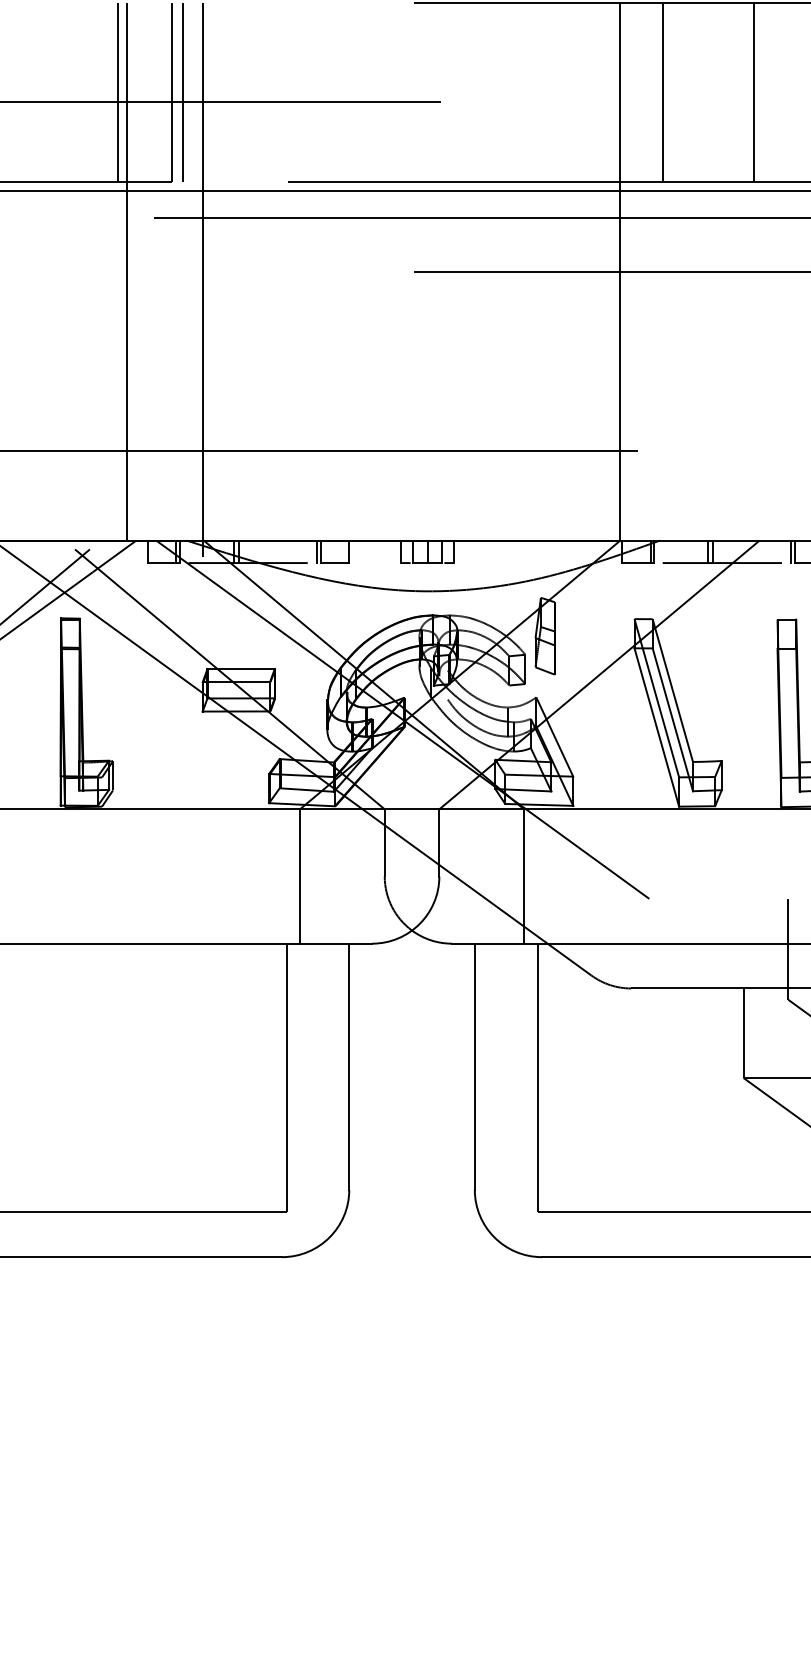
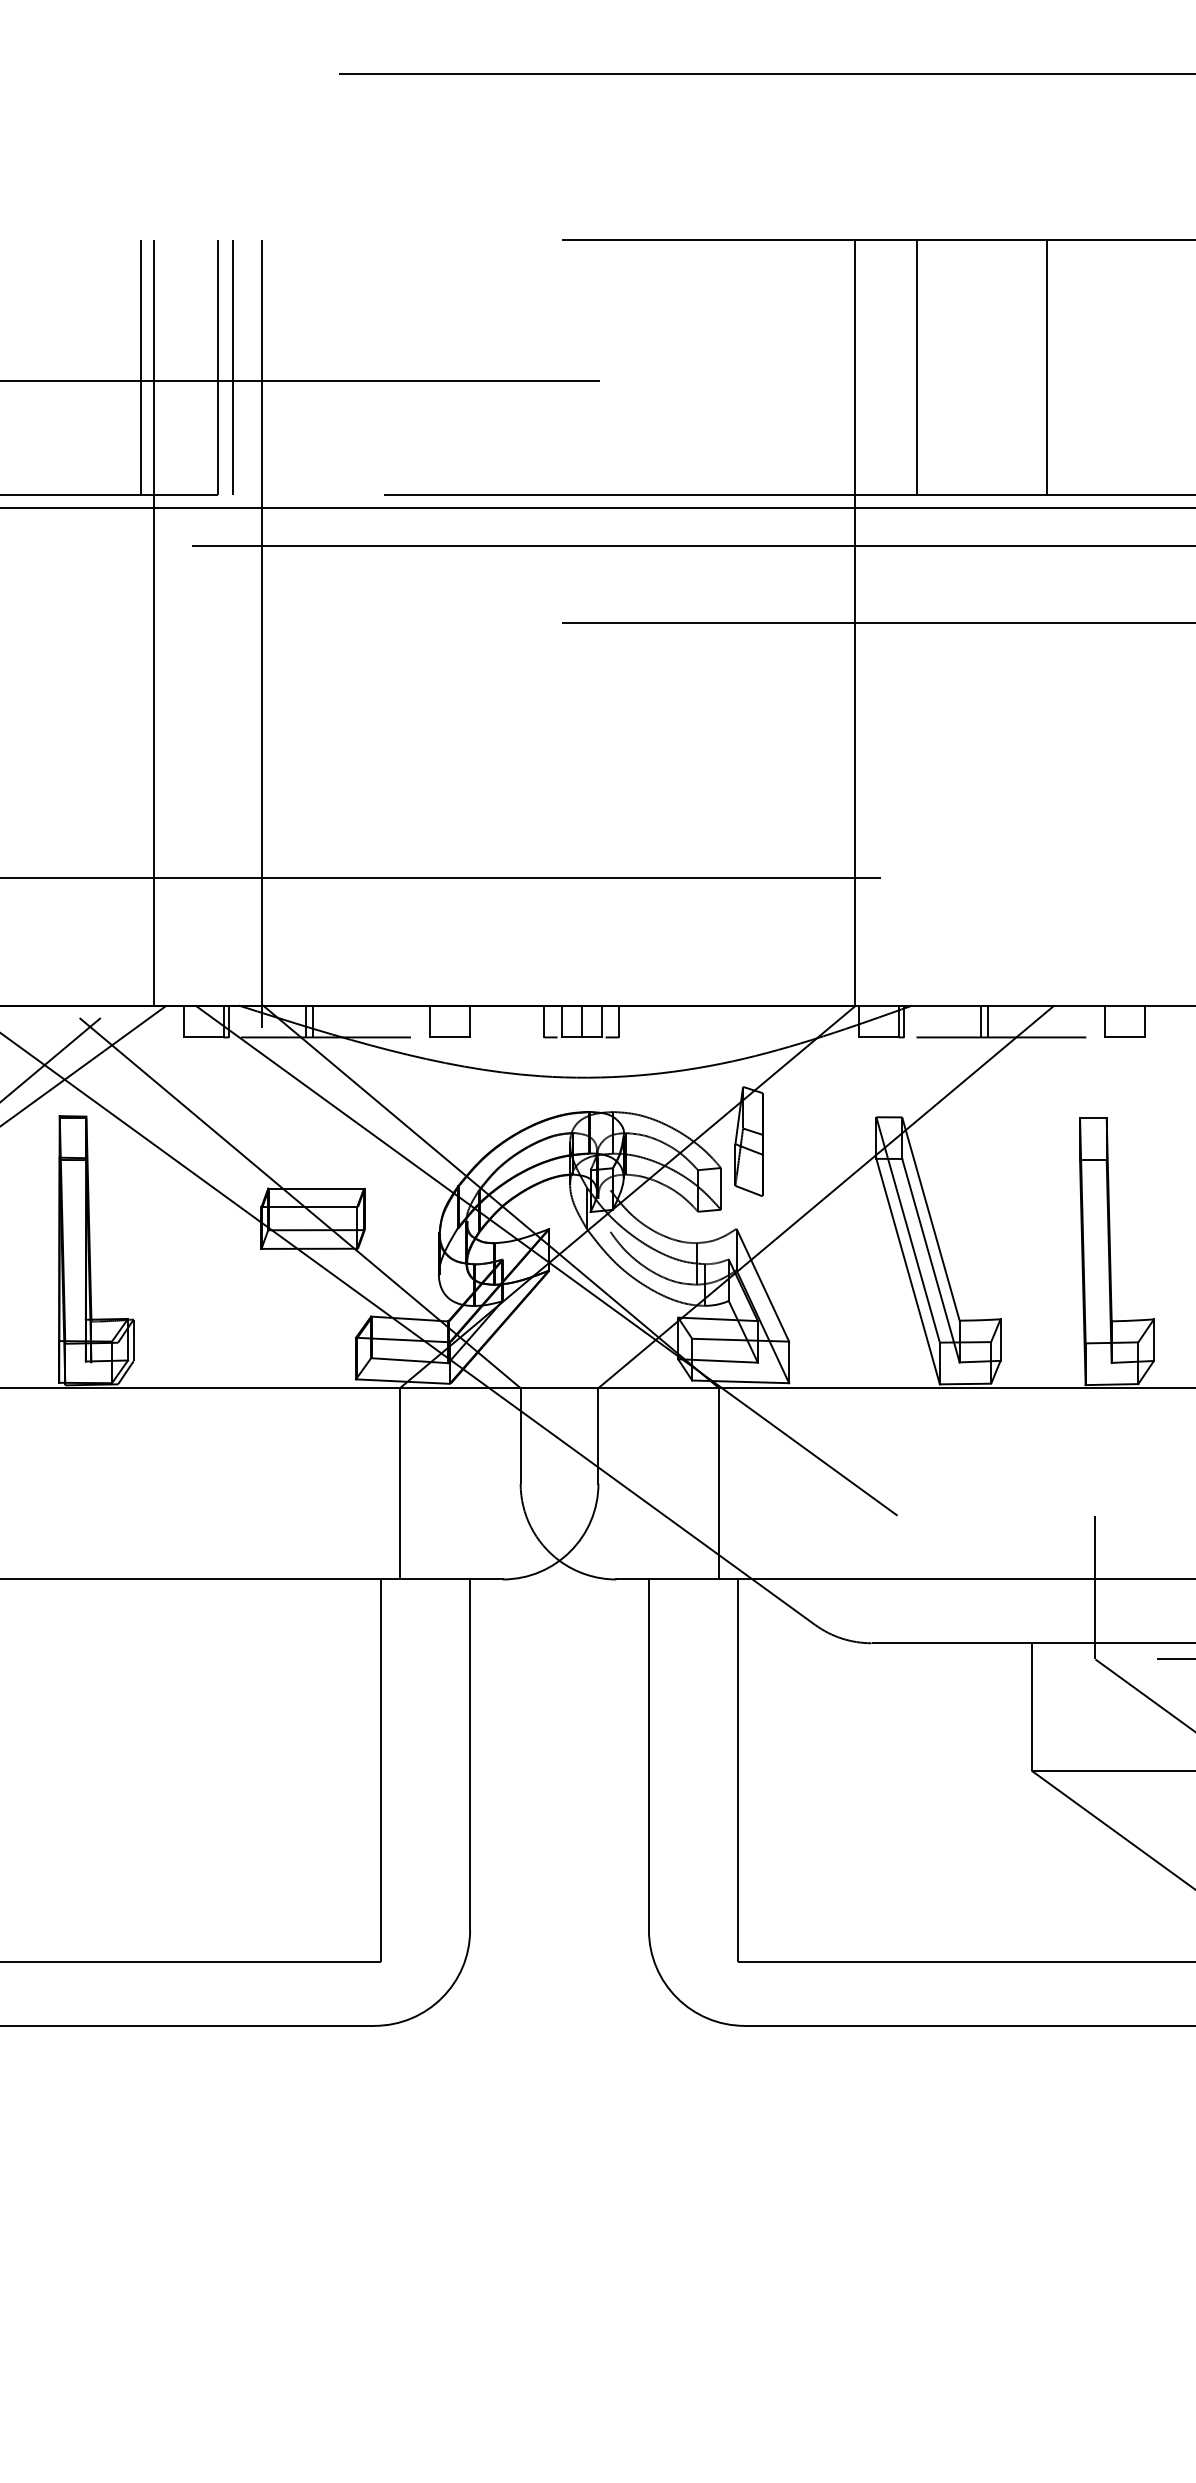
line: (316, 551) -> (423, 1021), removed
line: (791, 551) -> (1099, 1021), removed

